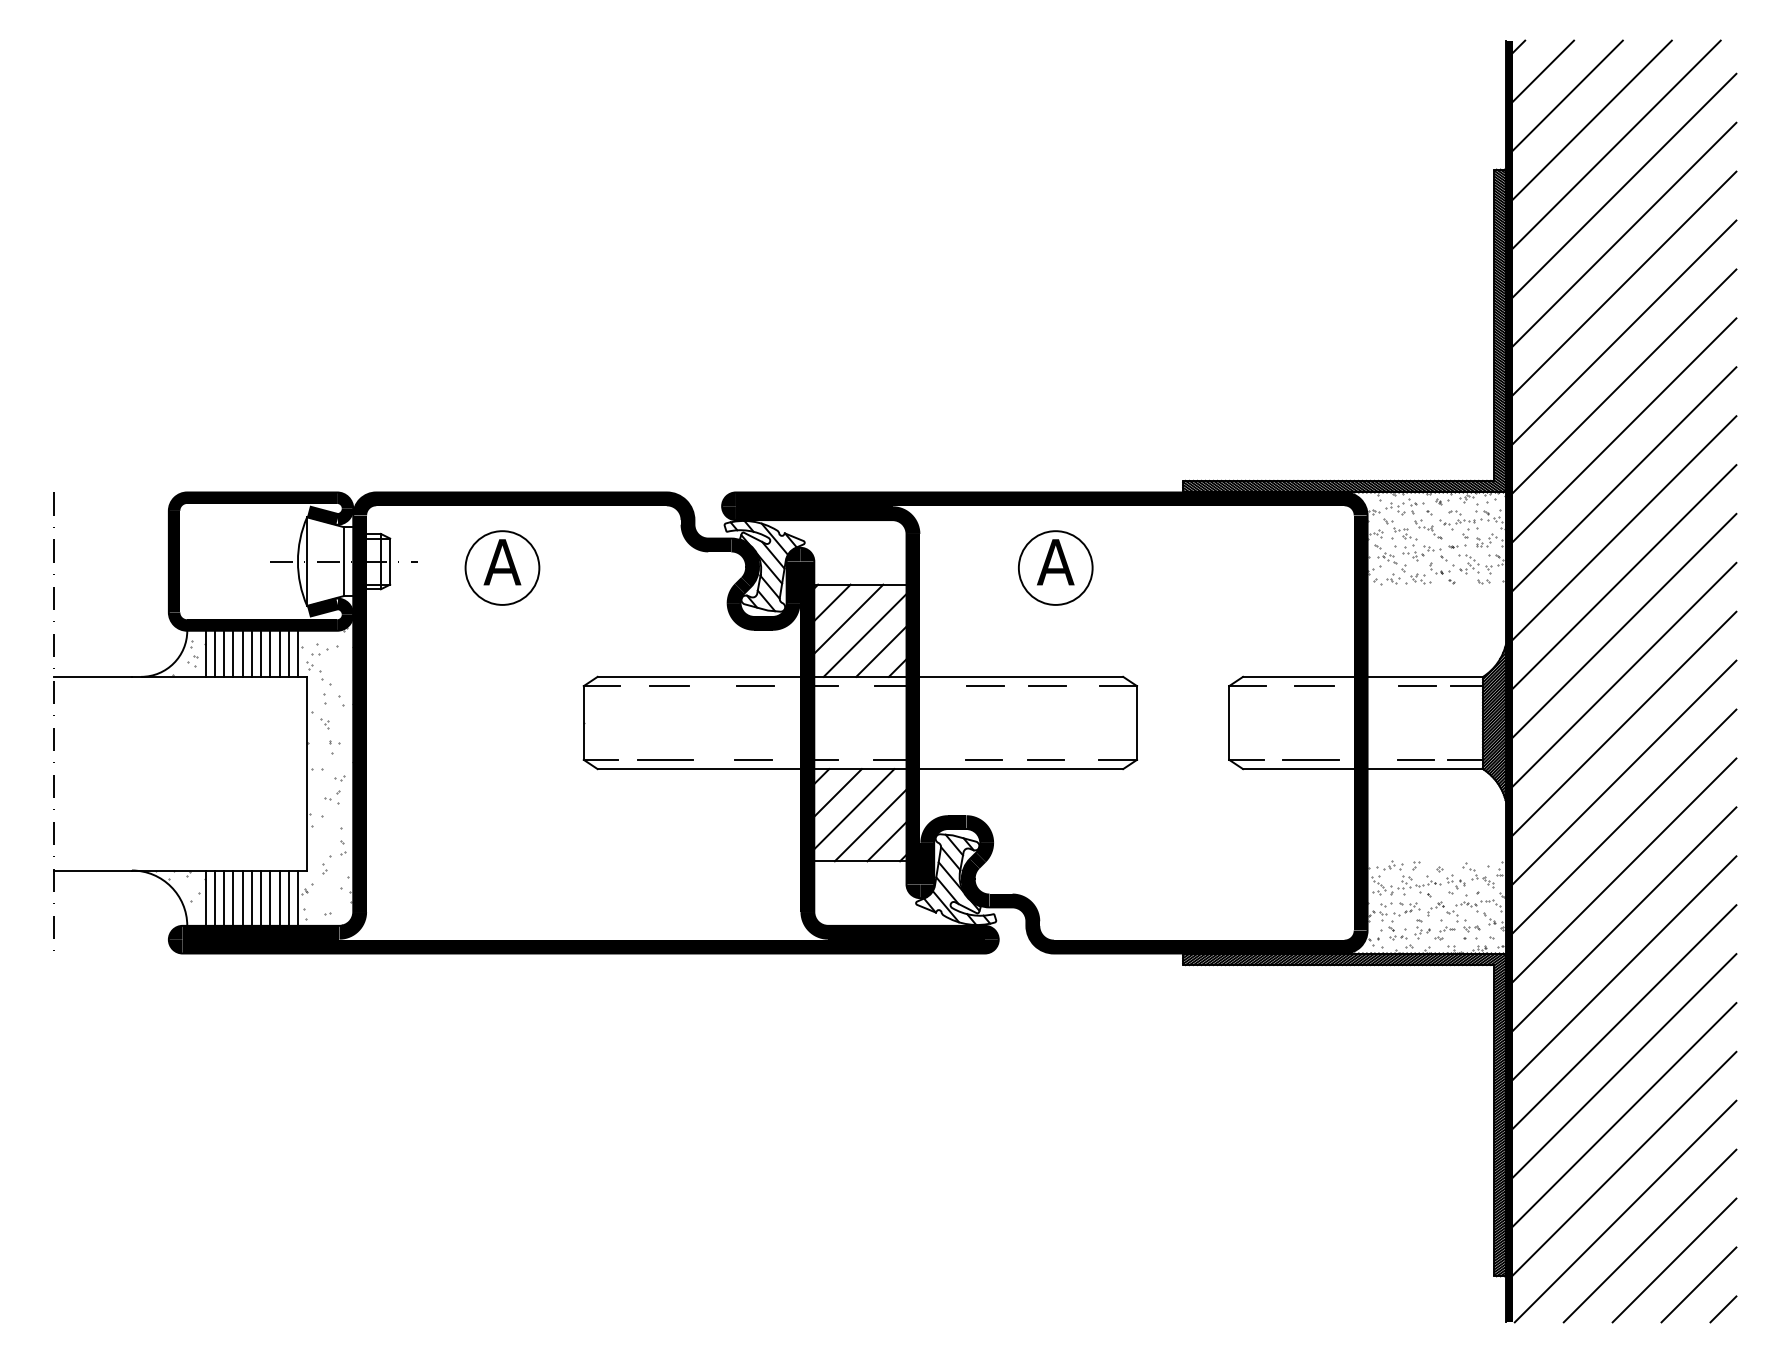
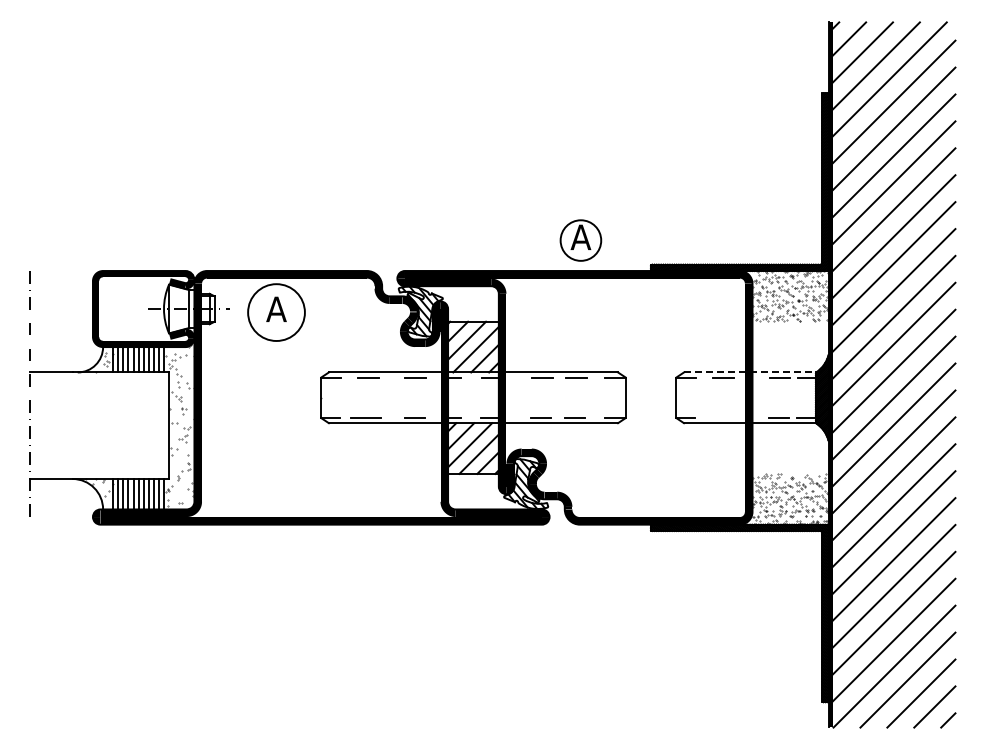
circle: (502, 567) -> (276, 312), size x1.4
part: (1054, 567) -> (580, 240), moved
line: (1363, 676) -> (750, 372), solid -> dashed
line: (1311, 760) -> (721, 418), removed

